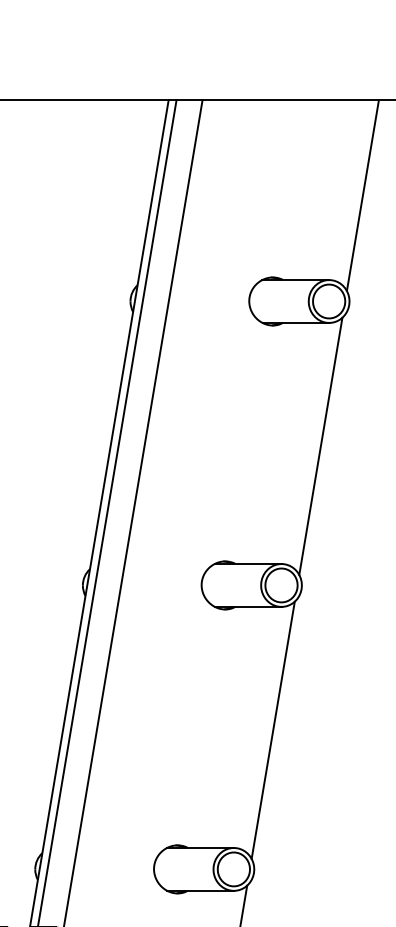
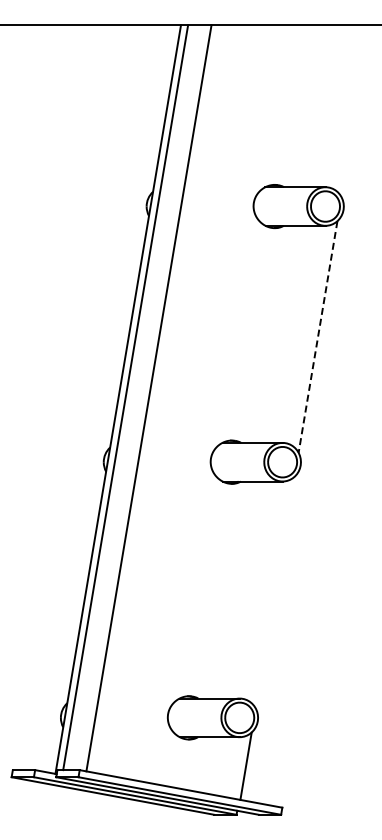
line: (362, 195) -> (355, 111), removed
line: (320, 446) -> (317, 337), solid -> dashed
line: (272, 730) -> (274, 592), removed

